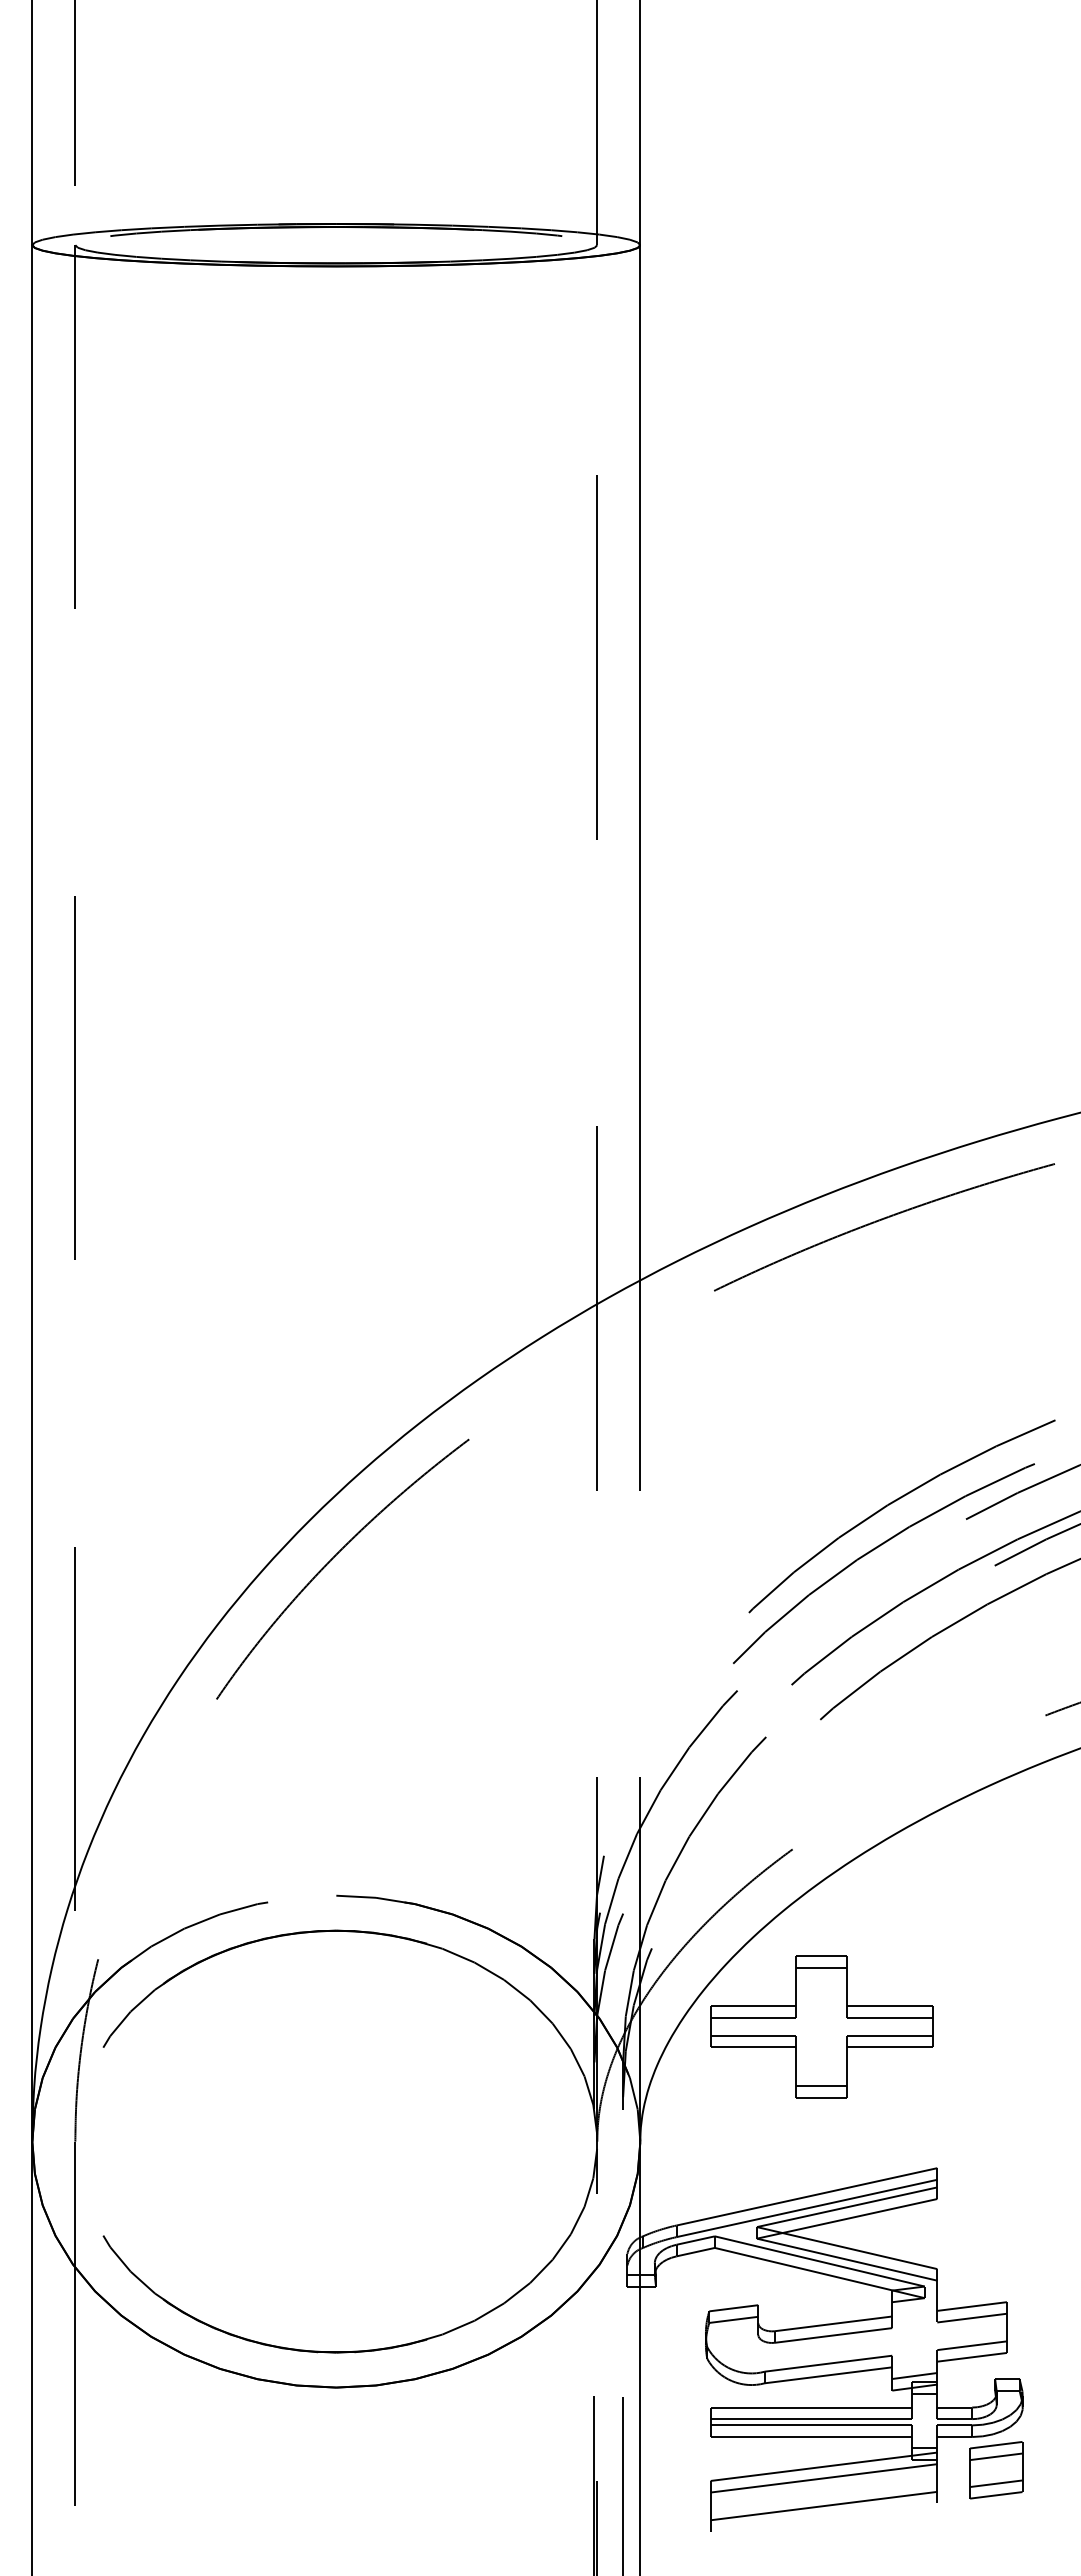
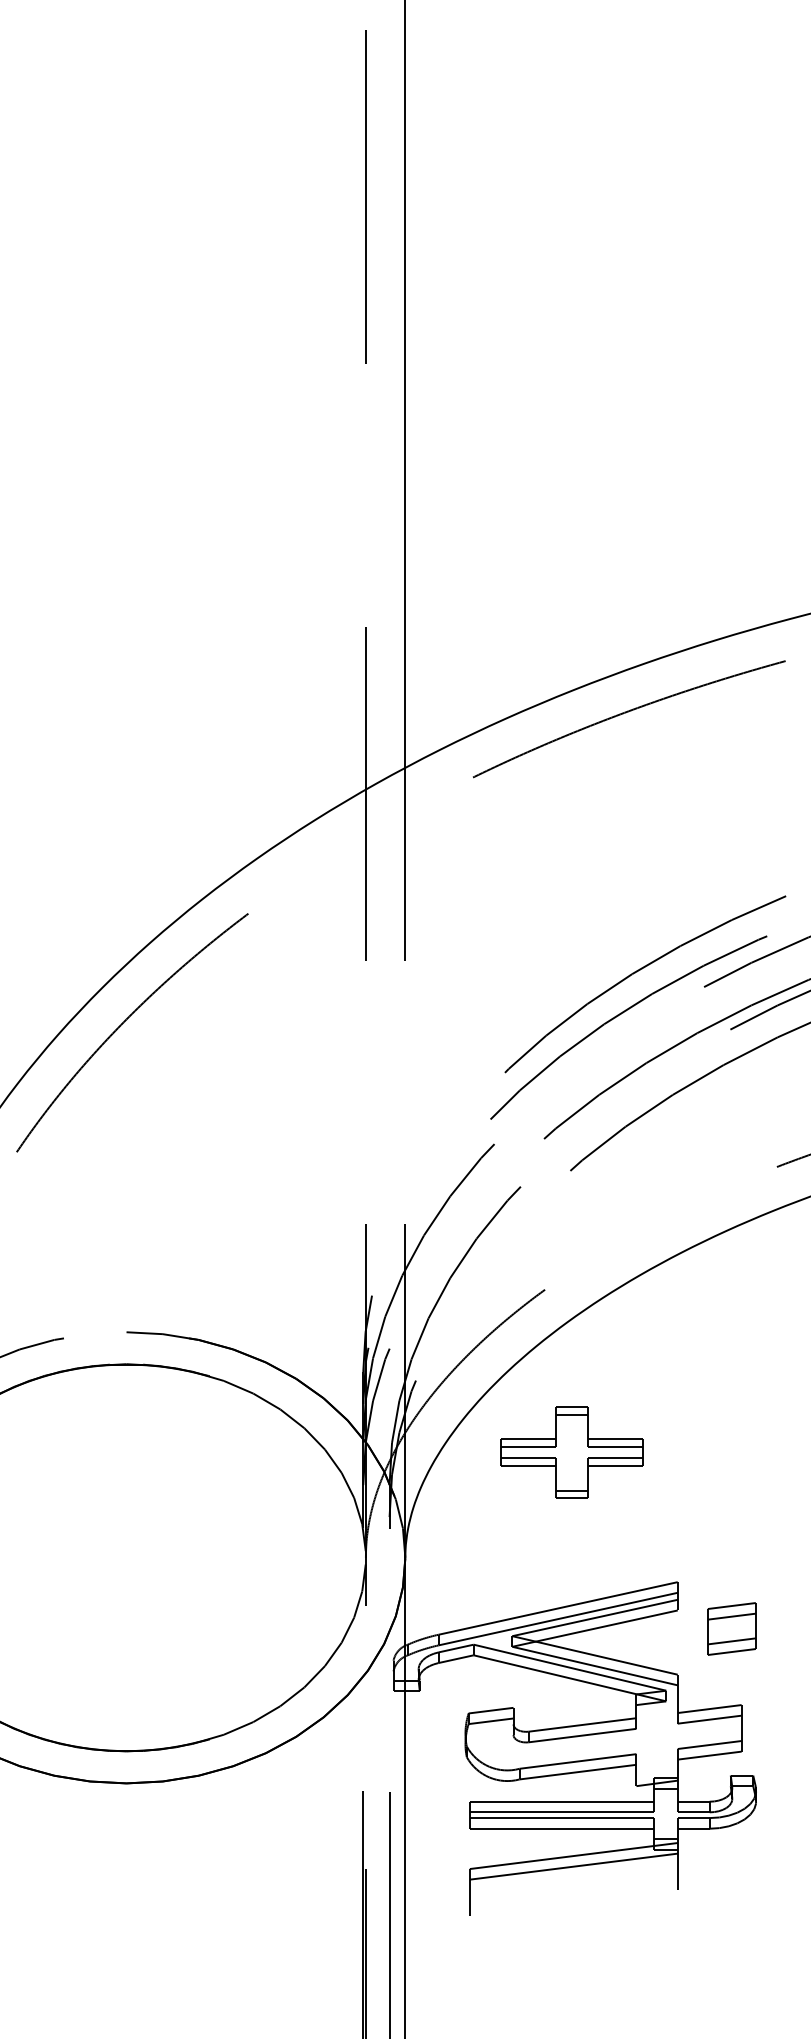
part: (821, 2026) -> (571, 1452), size x0.7
line: (914, 2376) -> (656, 1773), removed
part: (996, 2470) -> (732, 1629), moved
line: (823, 2505) -> (573, 1891), removed

